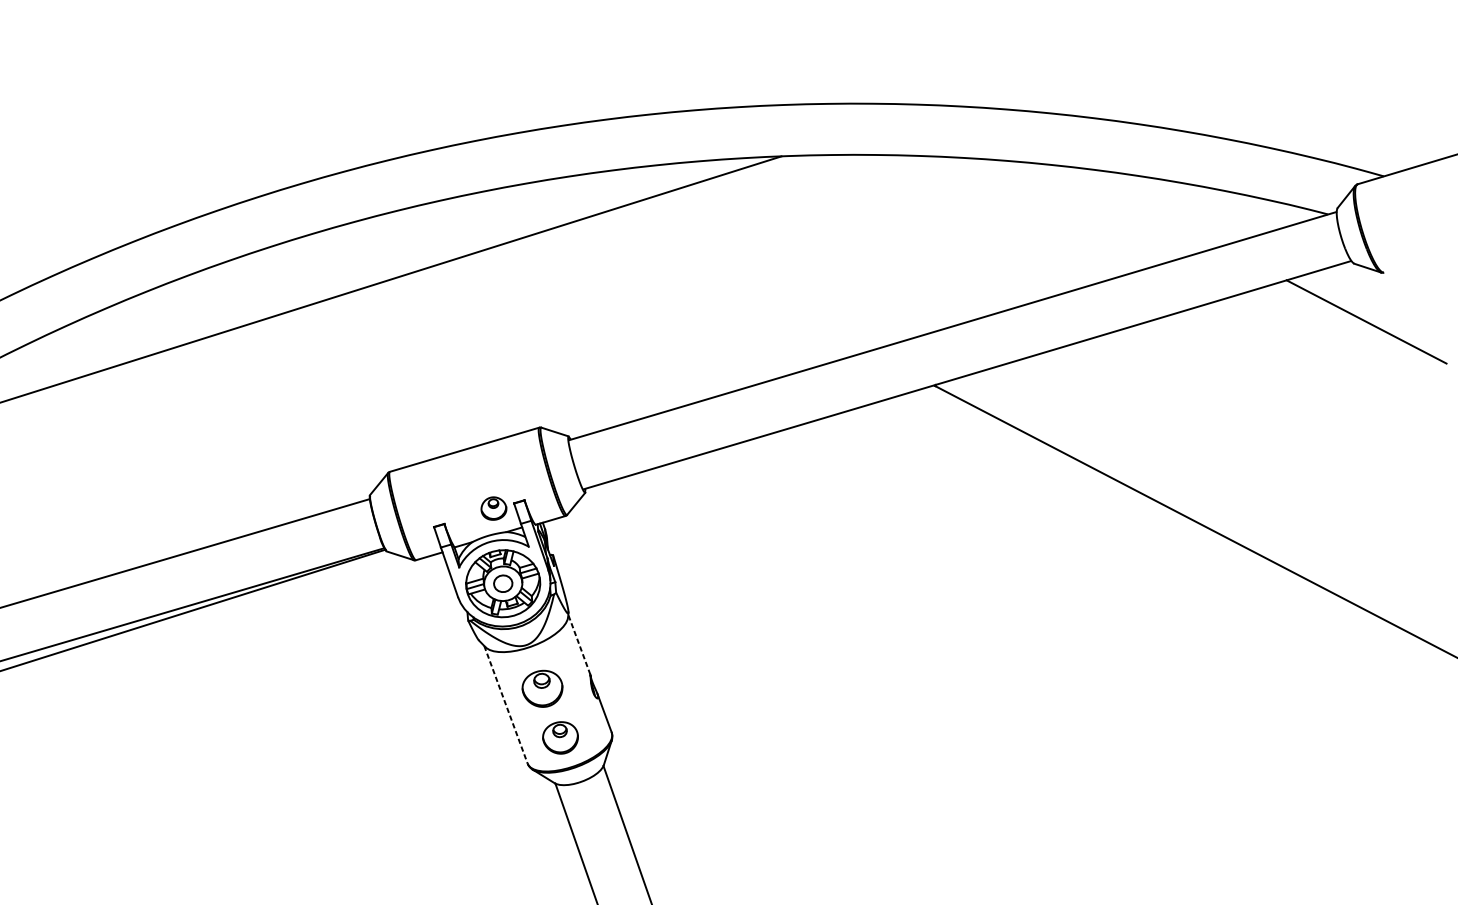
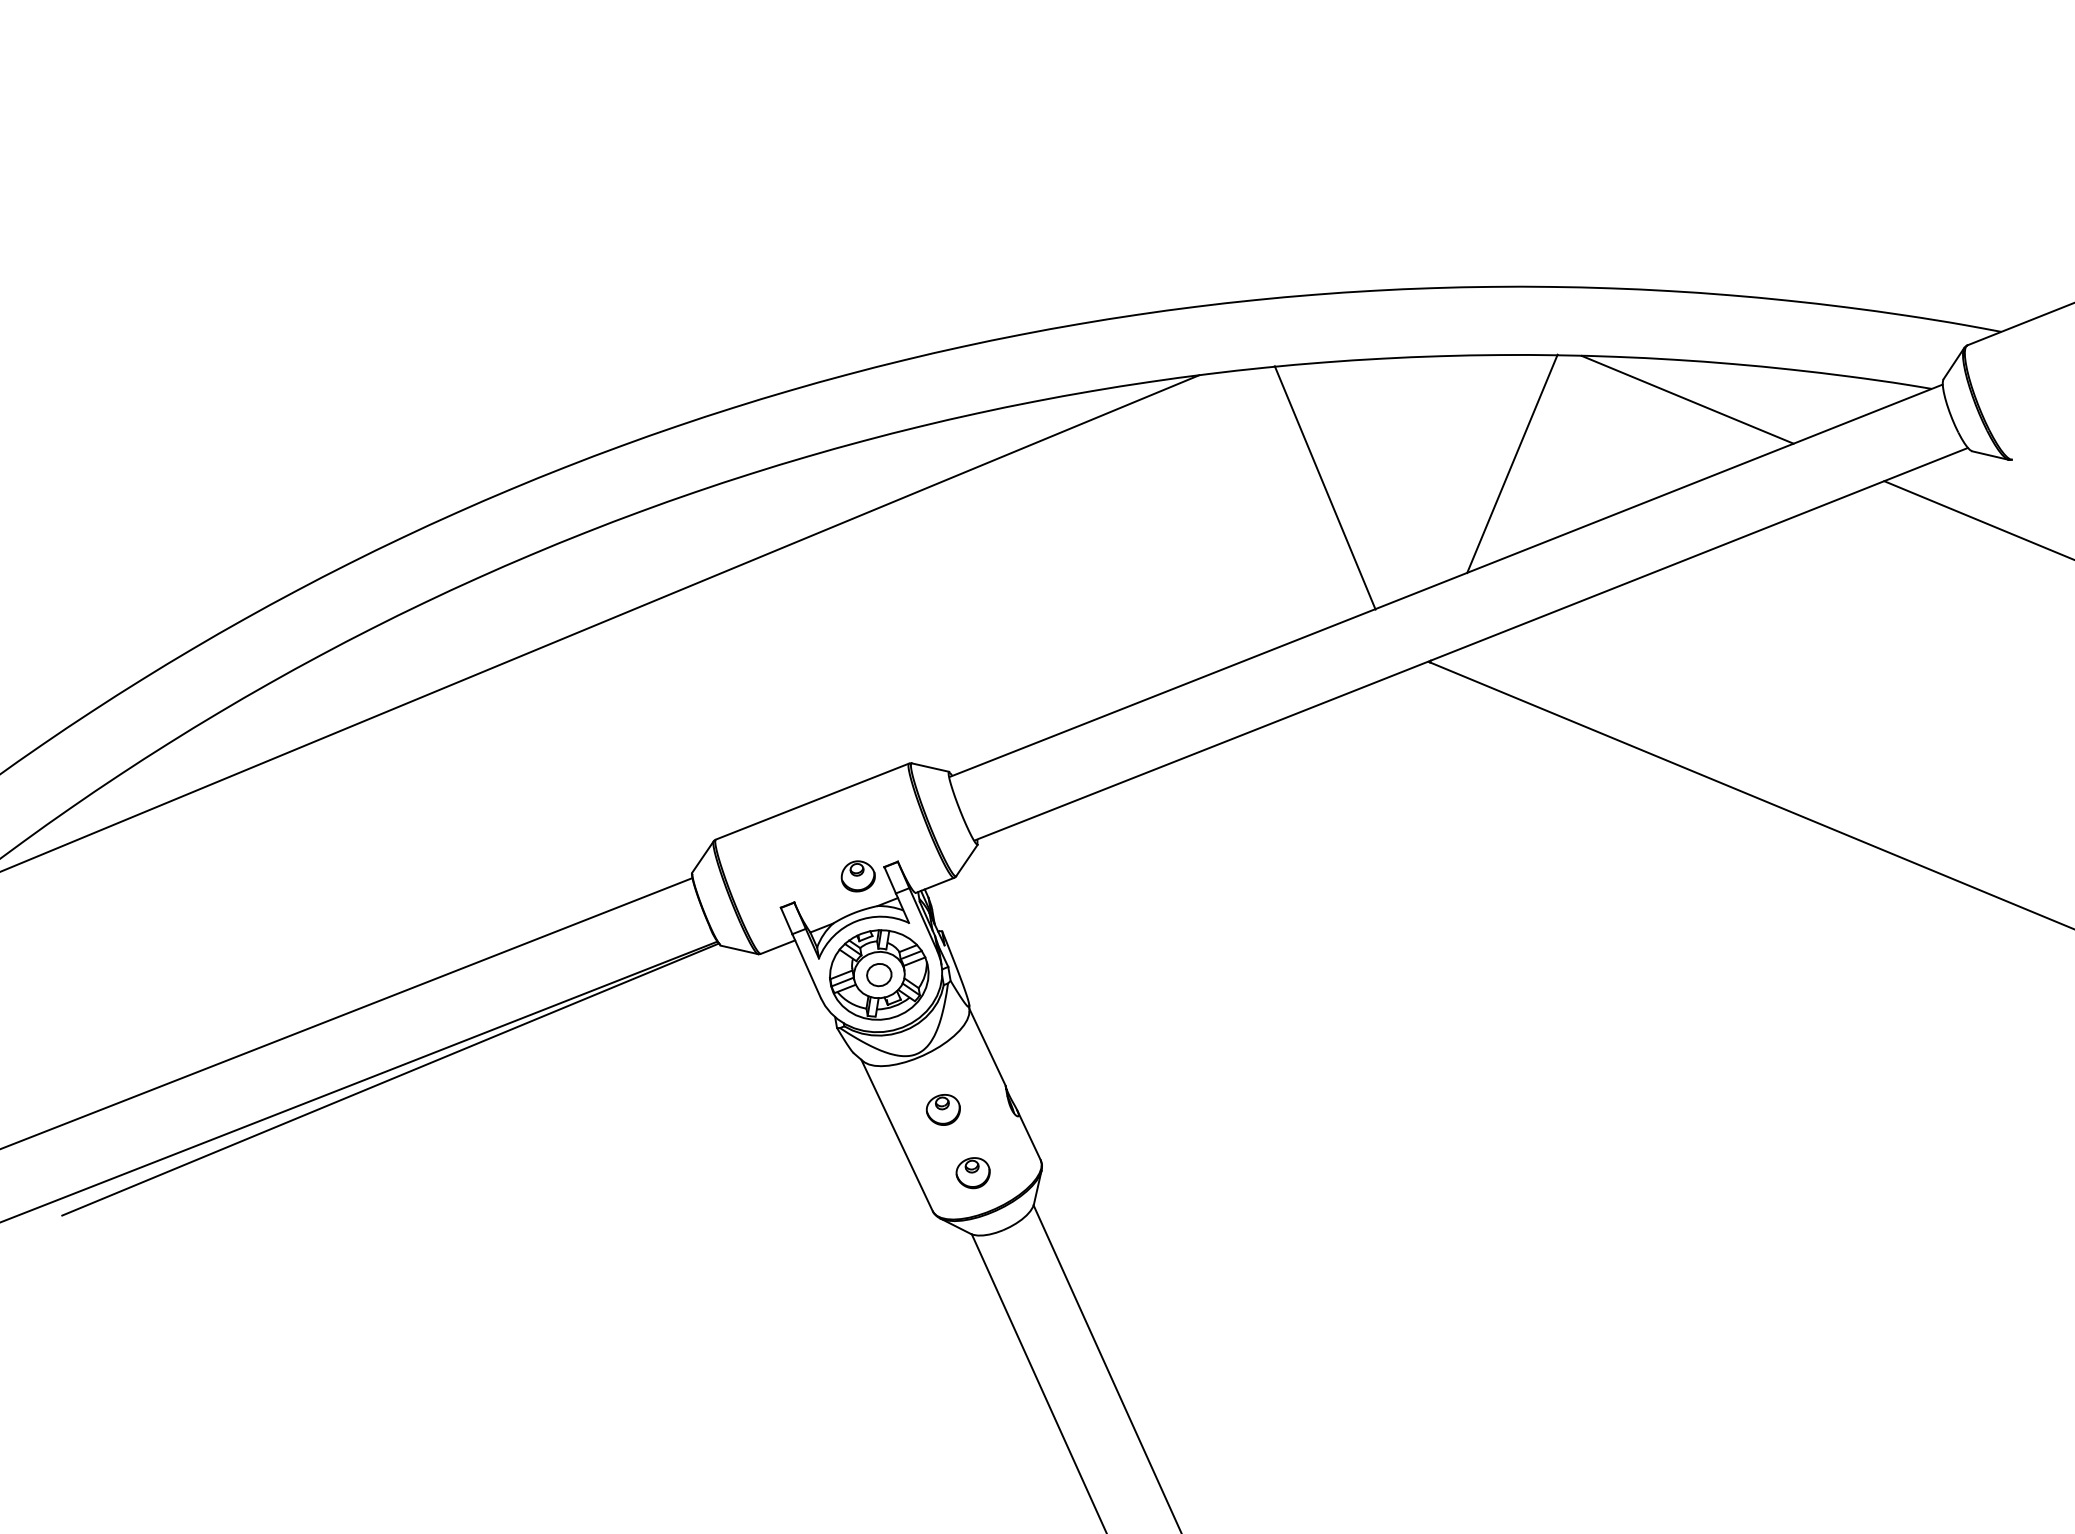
line: (1144, 206) -> (1687, 399), added
line: (1009, 242) -> (1512, 463), added
line: (867, 248) -> (1324, 487), added
line: (579, 644) -> (987, 1046), dashed -> solid
part: (541, 688) -> (942, 1109), size x0.62
line: (506, 704) -> (897, 1135), dashed -> solid
part: (559, 738) -> (972, 1173), size x0.71

